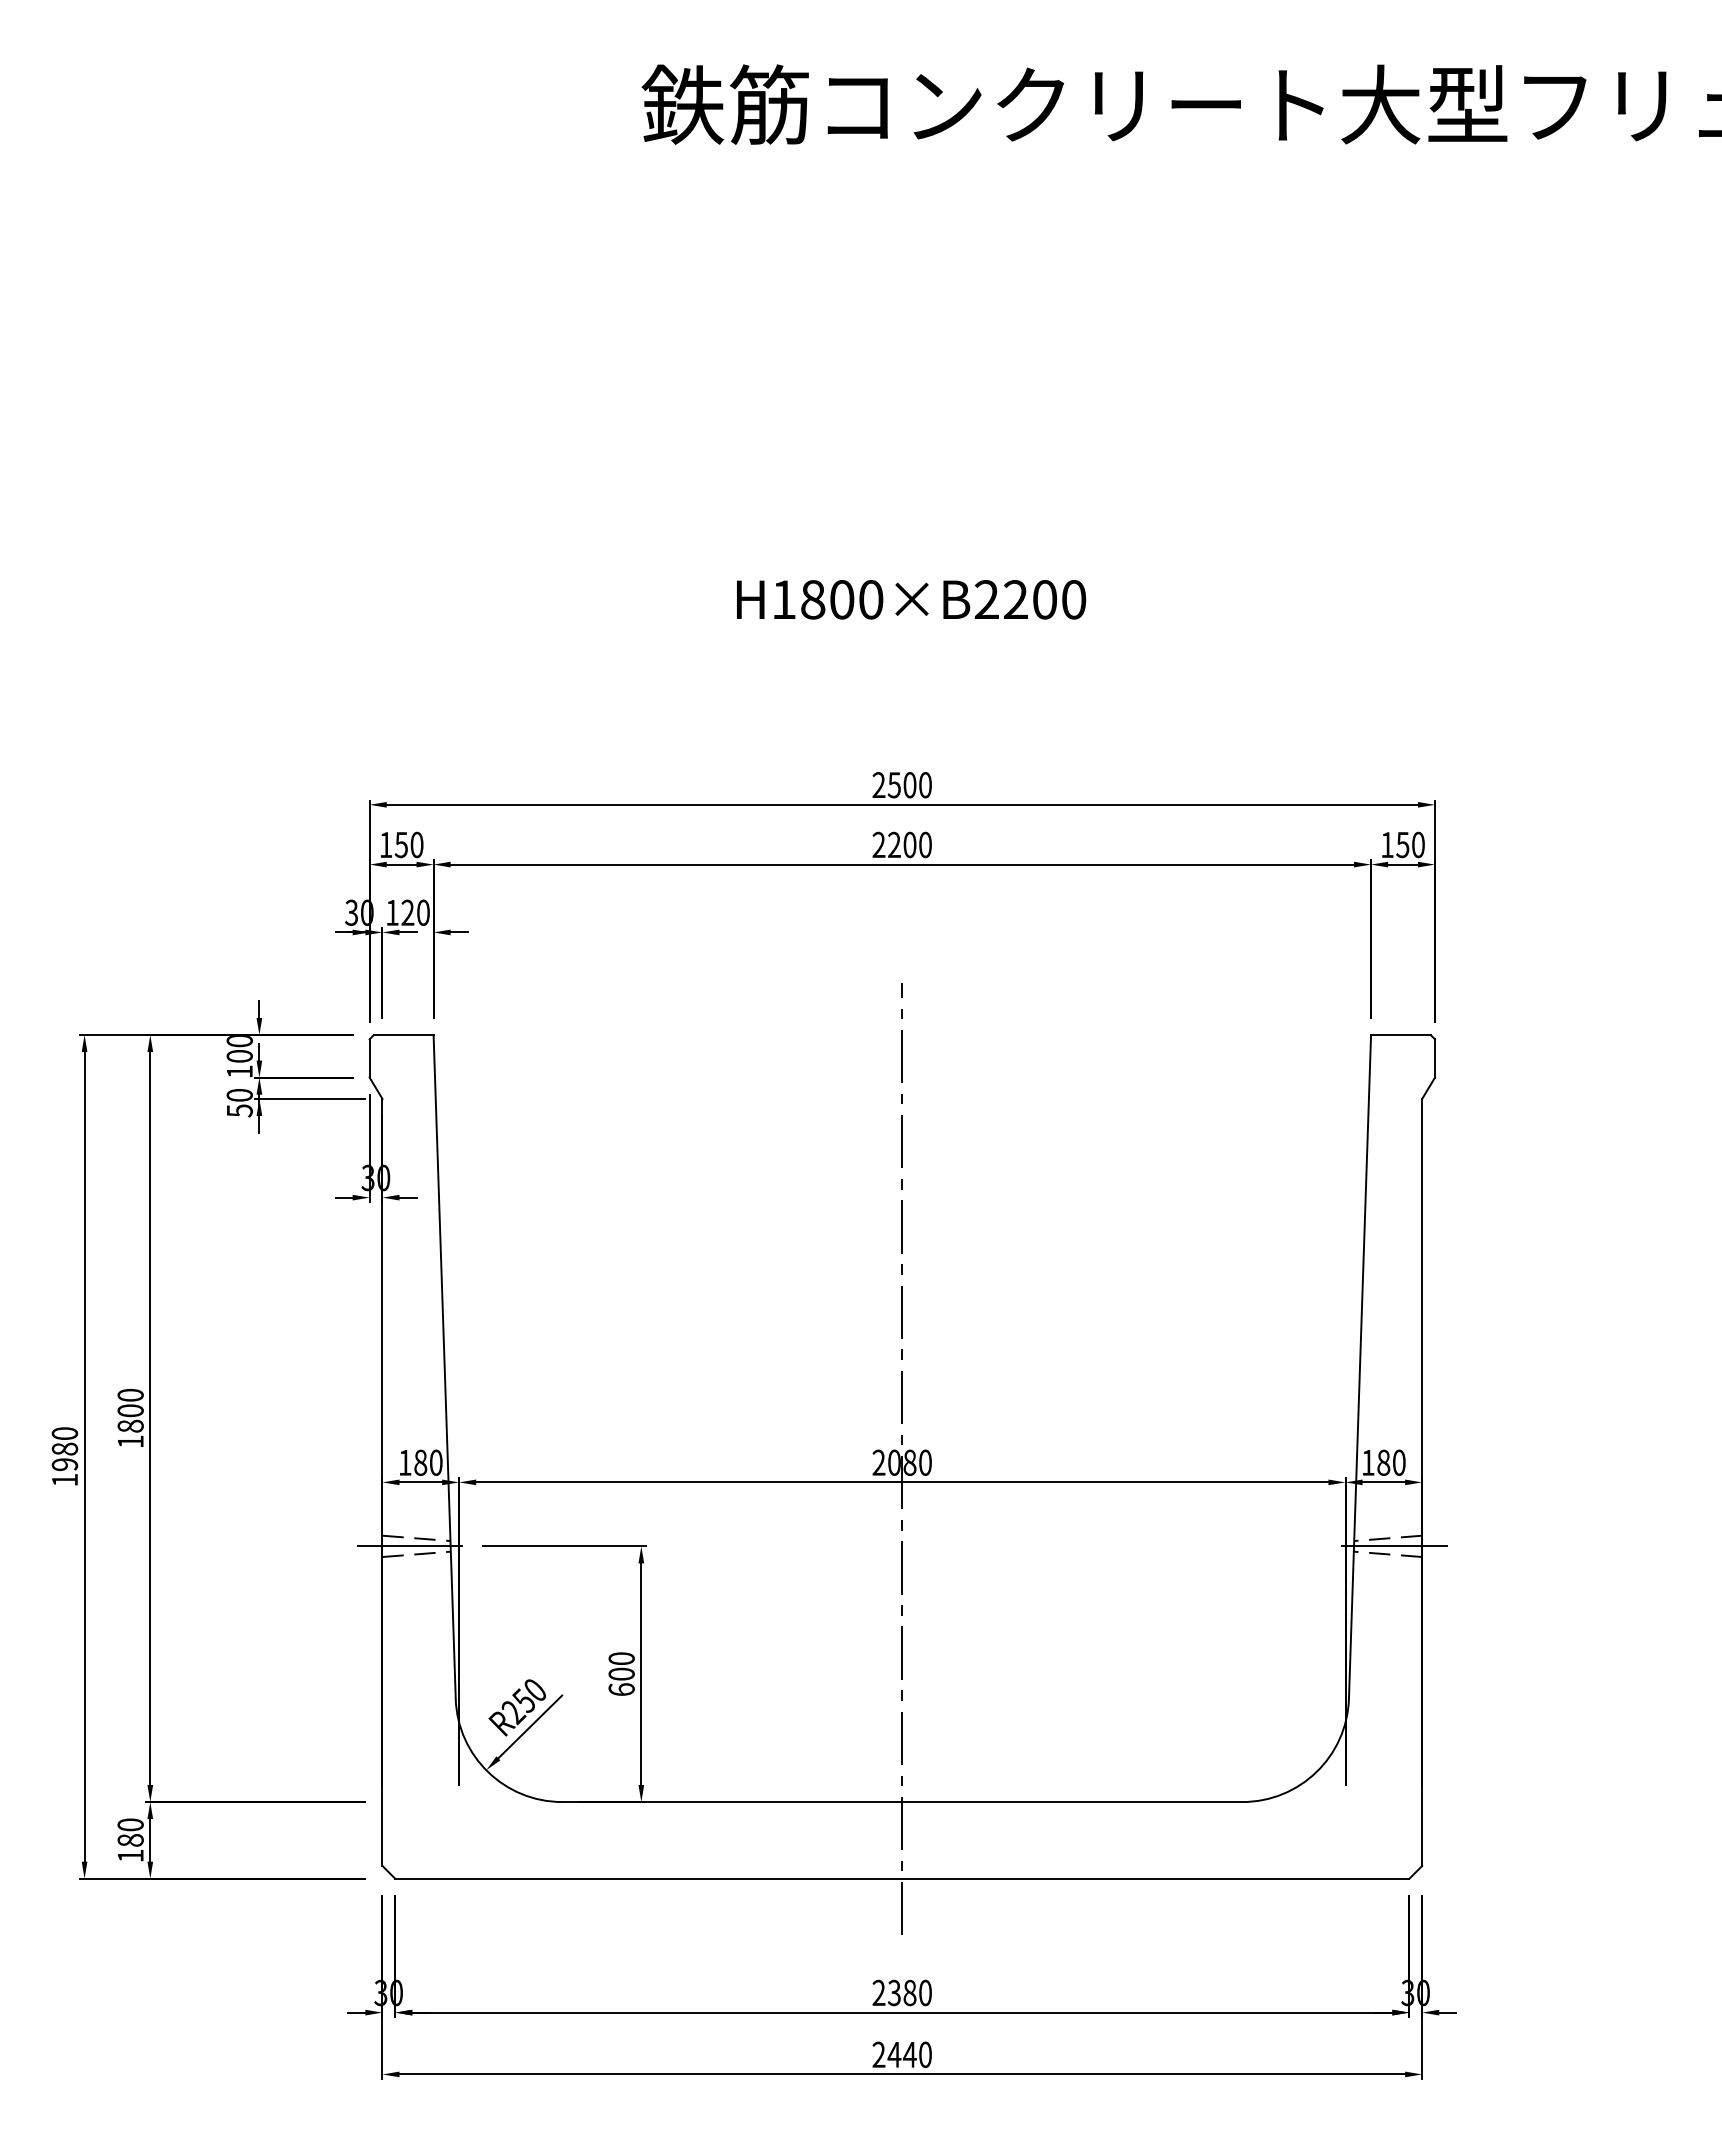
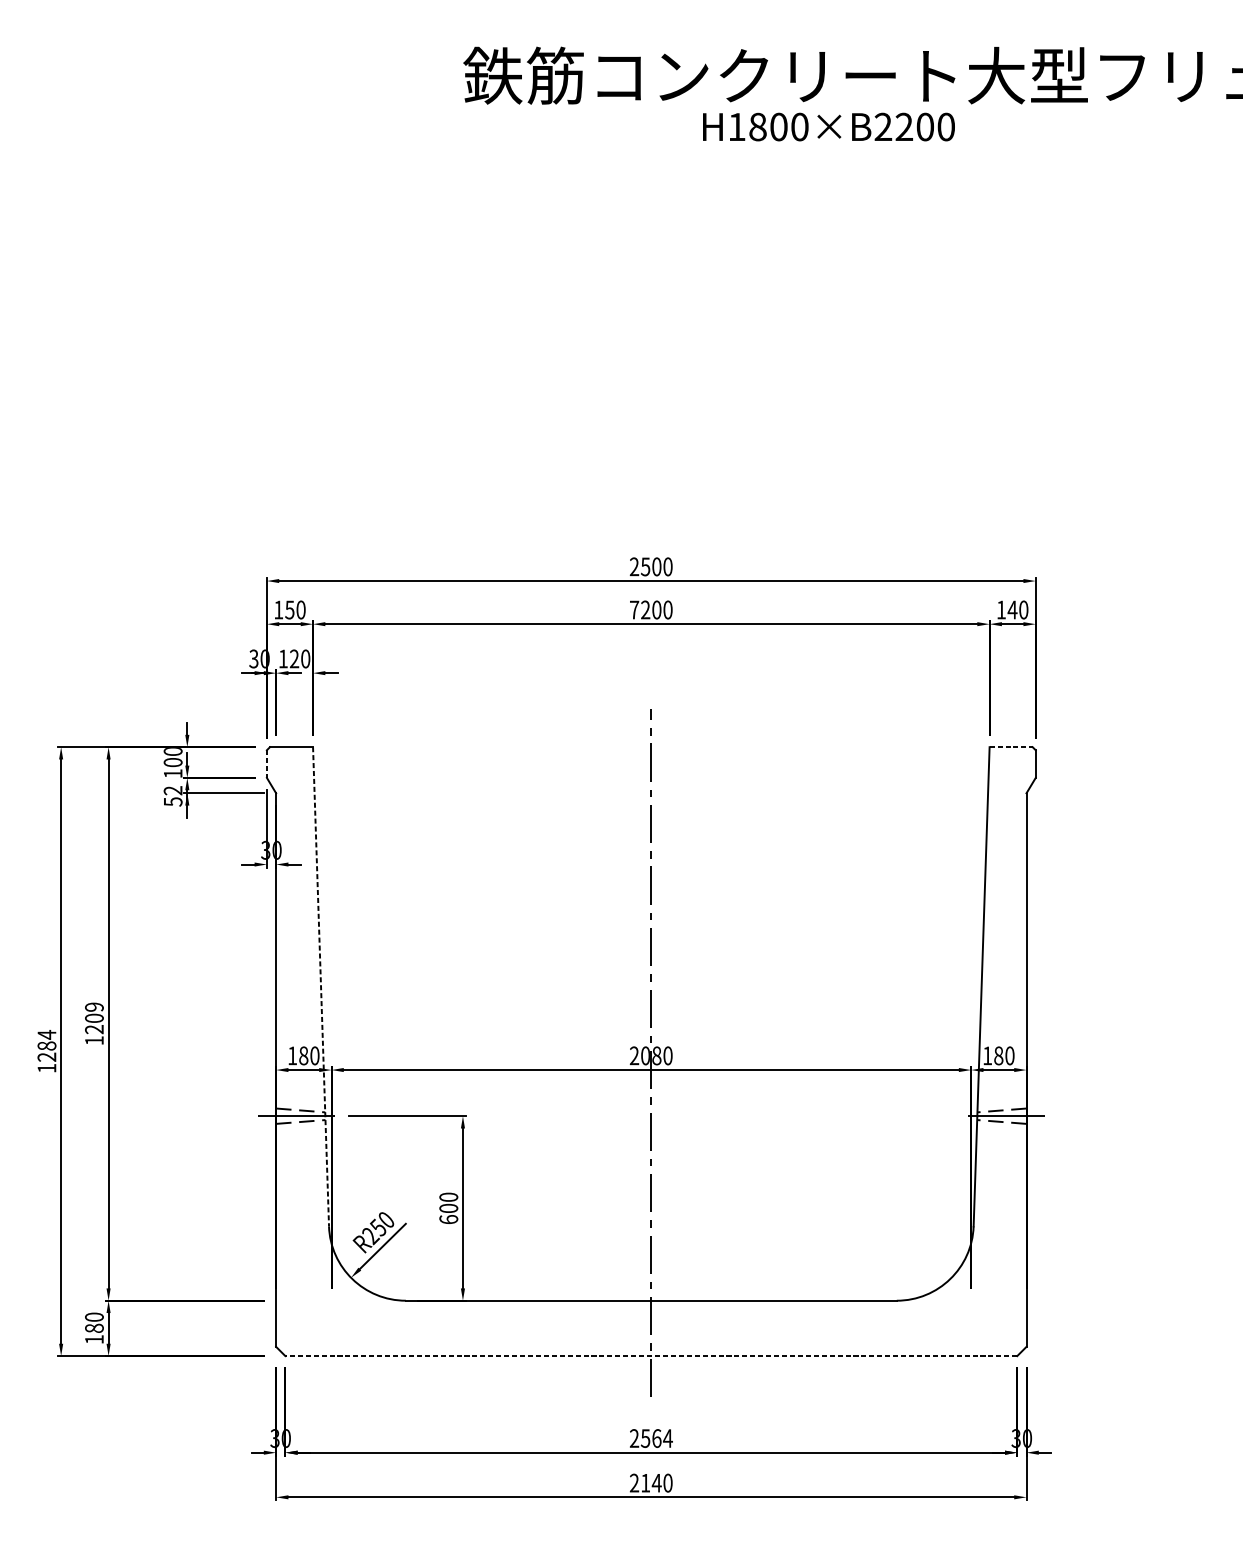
text: (911, 599) -> (828, 126), moved
text: (878, 844) -> (634, 609), 2200 -> 7200
text: (1402, 845) -> (1012, 610), 150 -> 140
line: (1400, 1035) -> (1010, 747), solid -> dashed
line: (369, 1058) -> (266, 764), solid -> dashed
text: (239, 1095) -> (172, 790), 50 -> 52
line: (444, 1367) -> (320, 987), solid -> dashed
text: (130, 1410) -> (94, 1018), 1800 -> 1209
text: (64, 1448) -> (46, 1045), 1980 -> 1284
line: (901, 1878) -> (650, 1355), solid -> dashed
text: (910, 1992) -> (657, 1438), 2380 -> 2564
text: (894, 2054) -> (645, 1482), 2440 -> 2140

